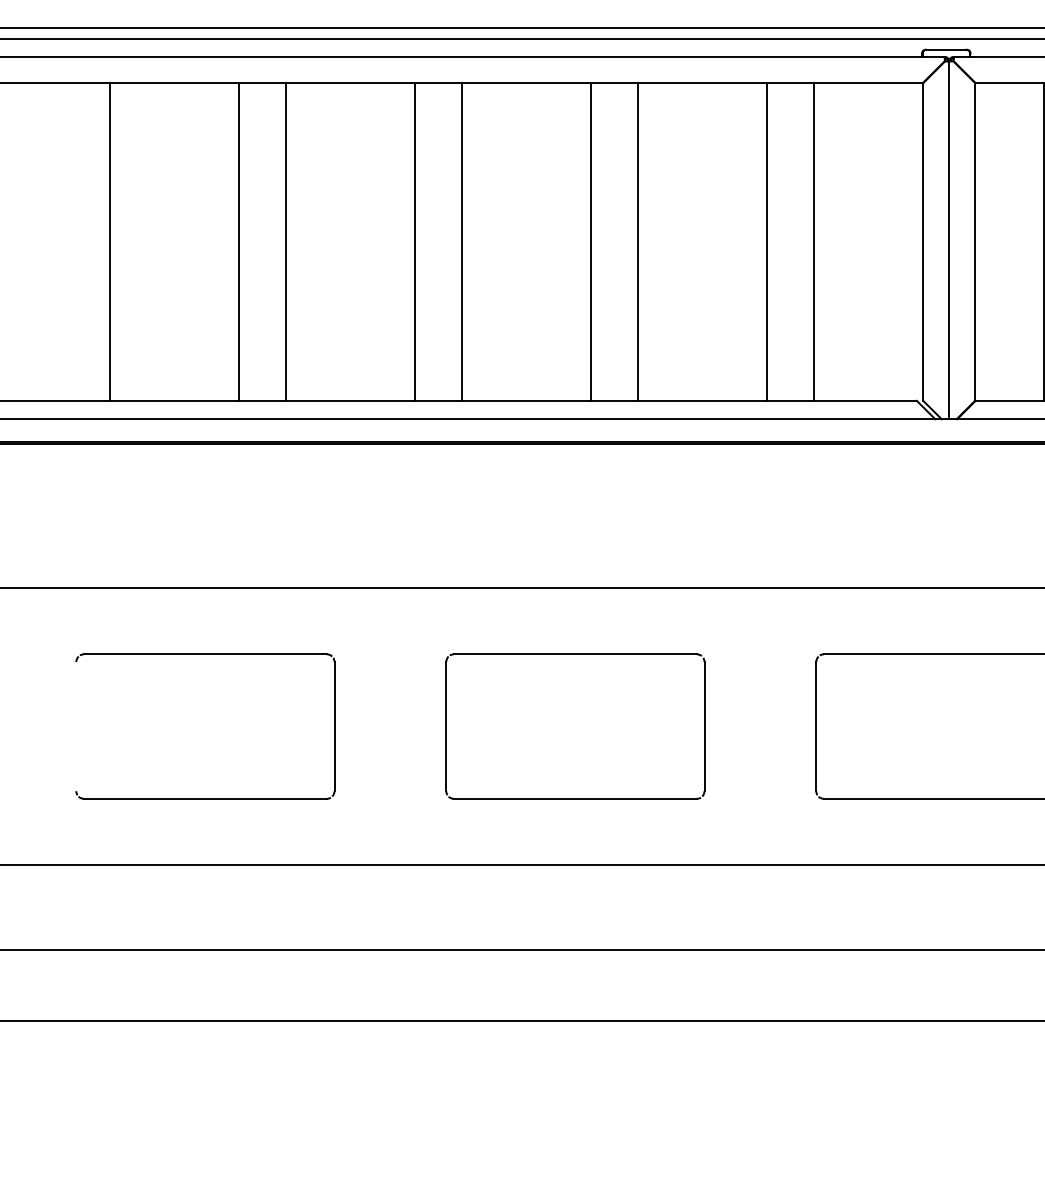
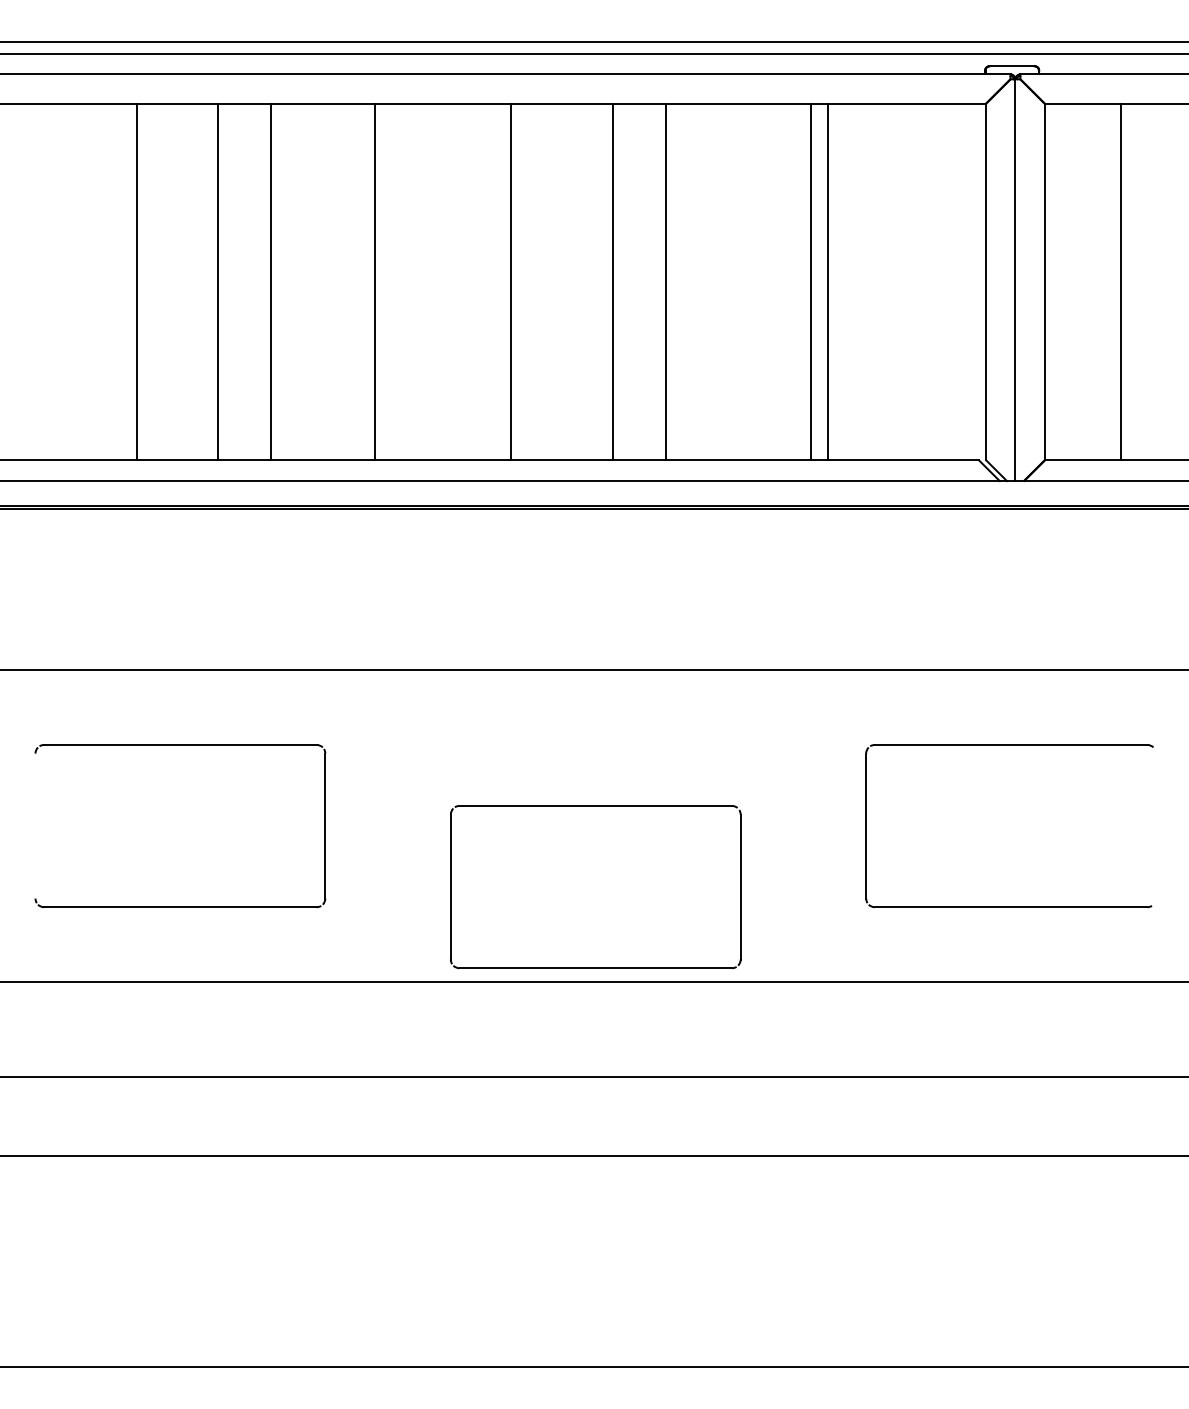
line: (109, 241) -> (136, 281), moved
line: (414, 241) -> (375, 281), moved
line: (462, 241) -> (511, 281), moved
line: (813, 241) -> (827, 281), moved
part: (575, 798) -> (595, 967), moved

